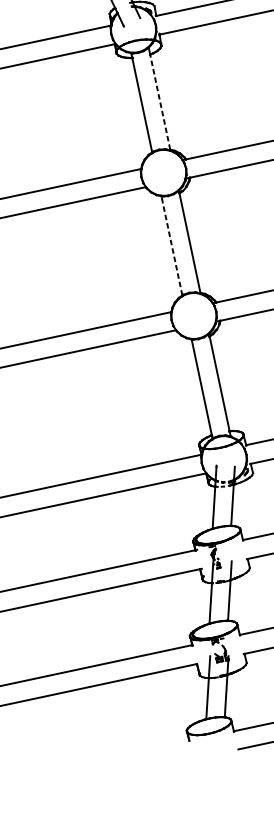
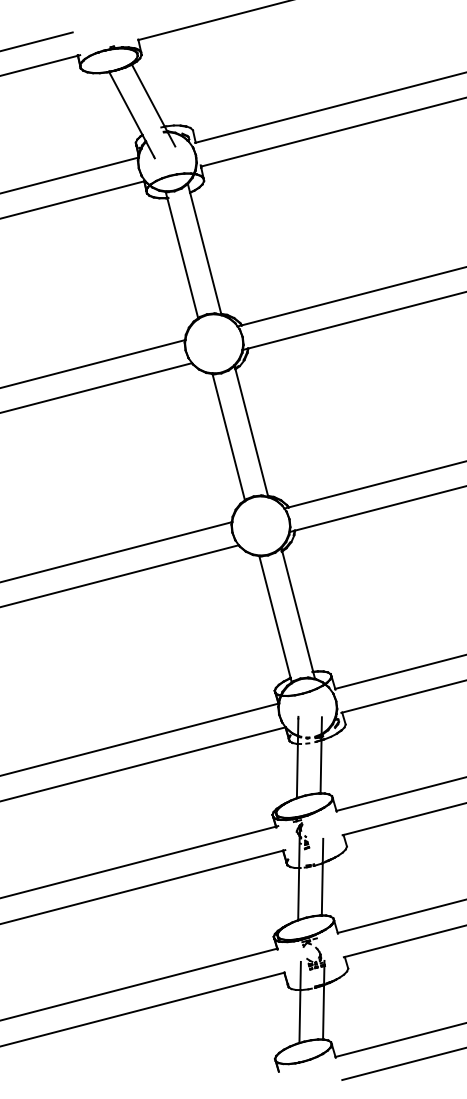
line: (160, 101) -> (205, 252), dashed -> solid
line: (171, 245) -> (228, 436), dashed -> solid

